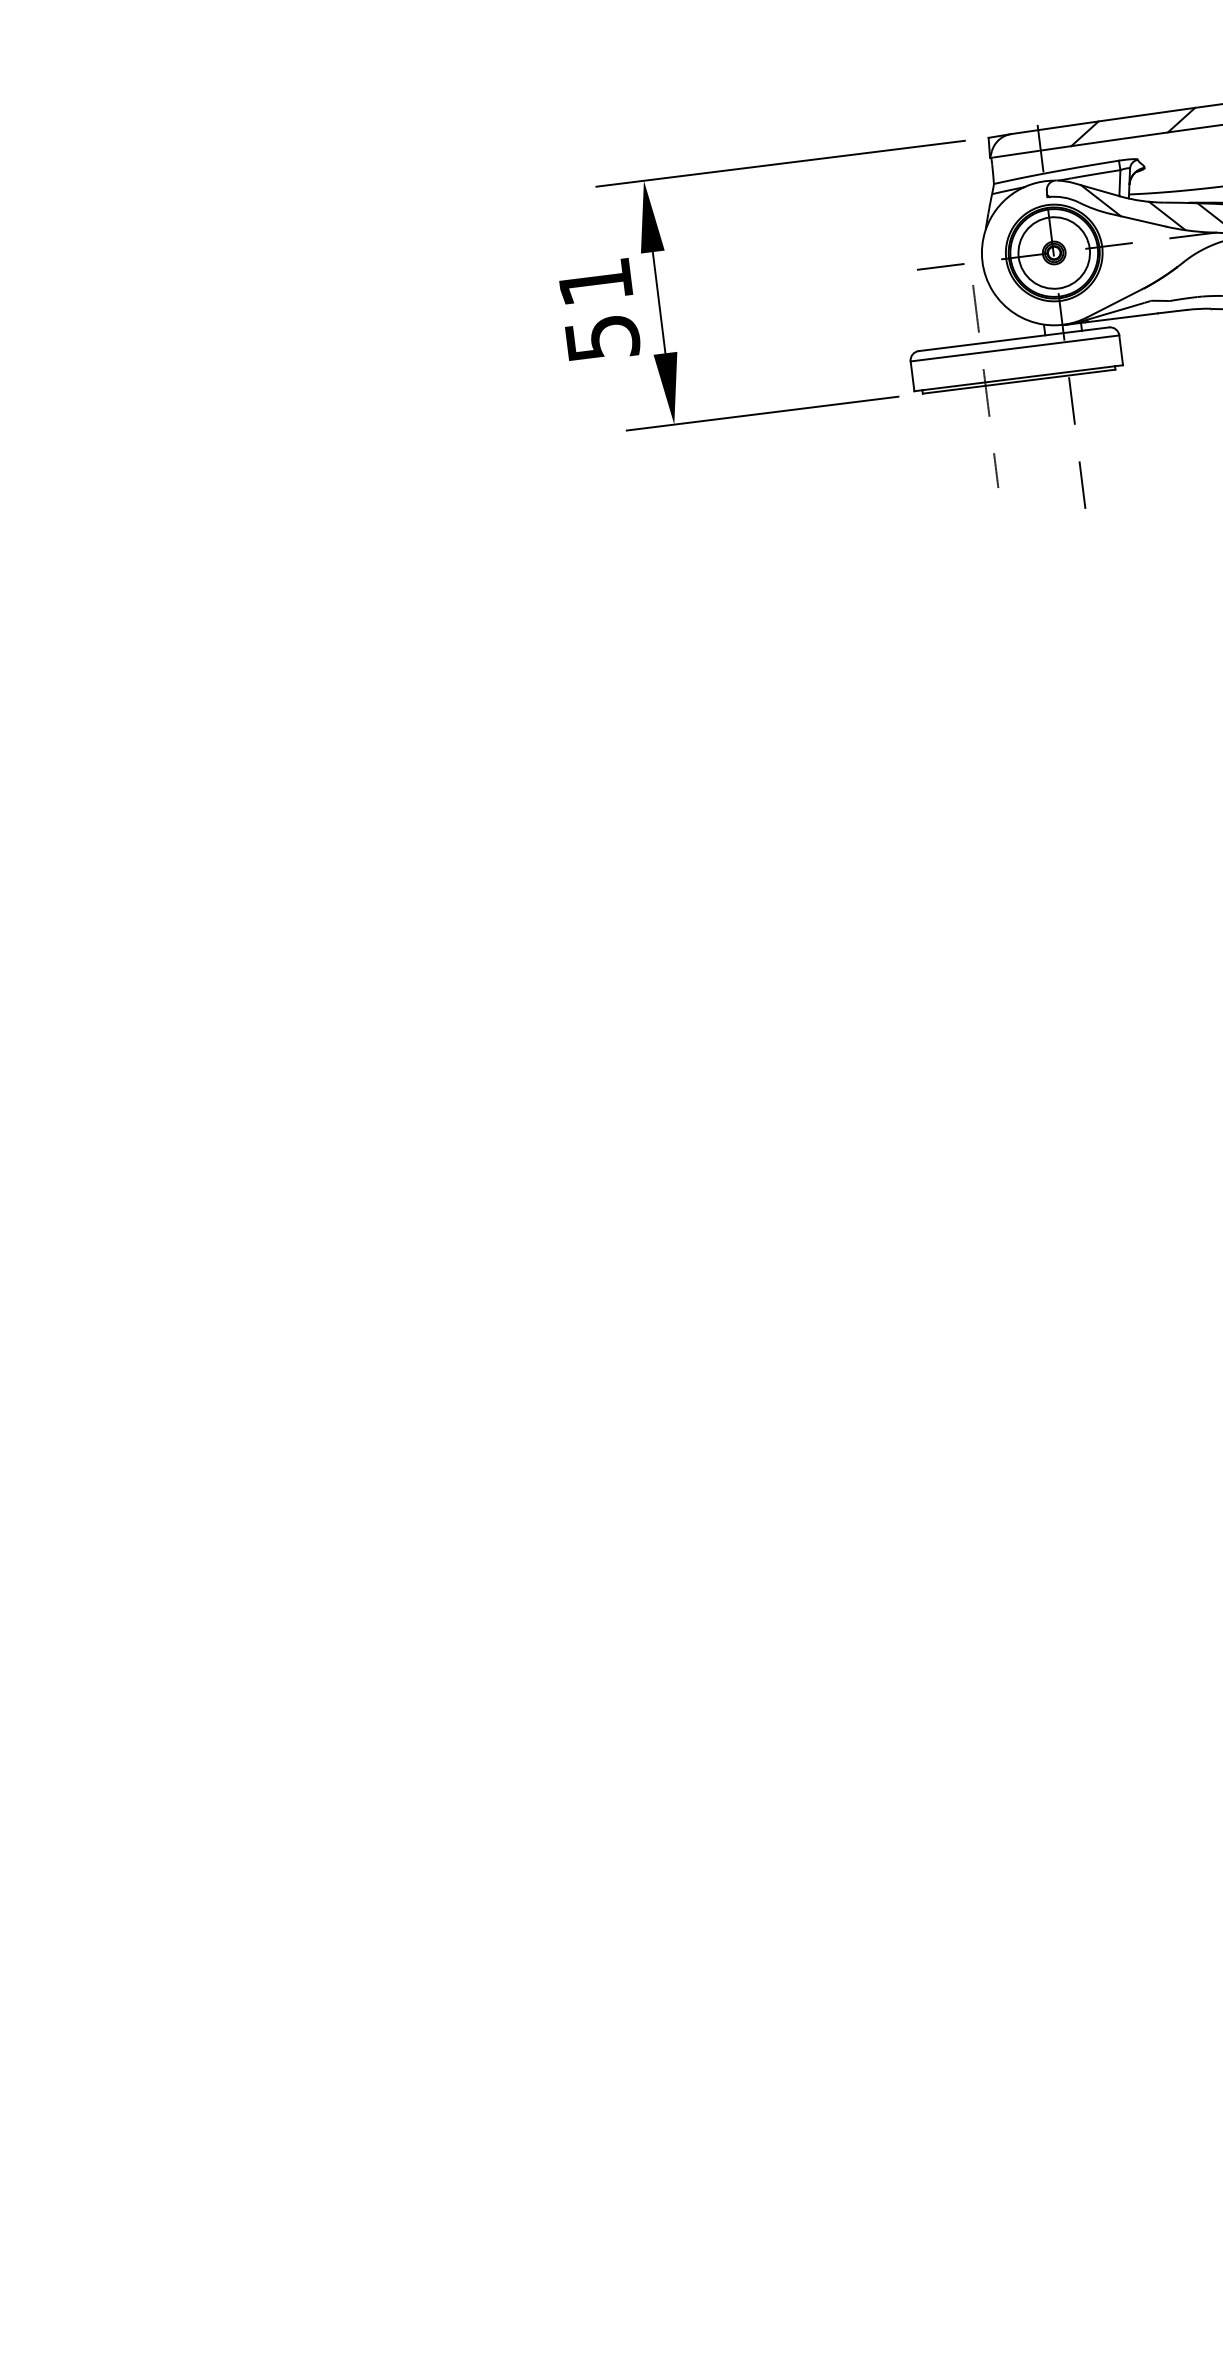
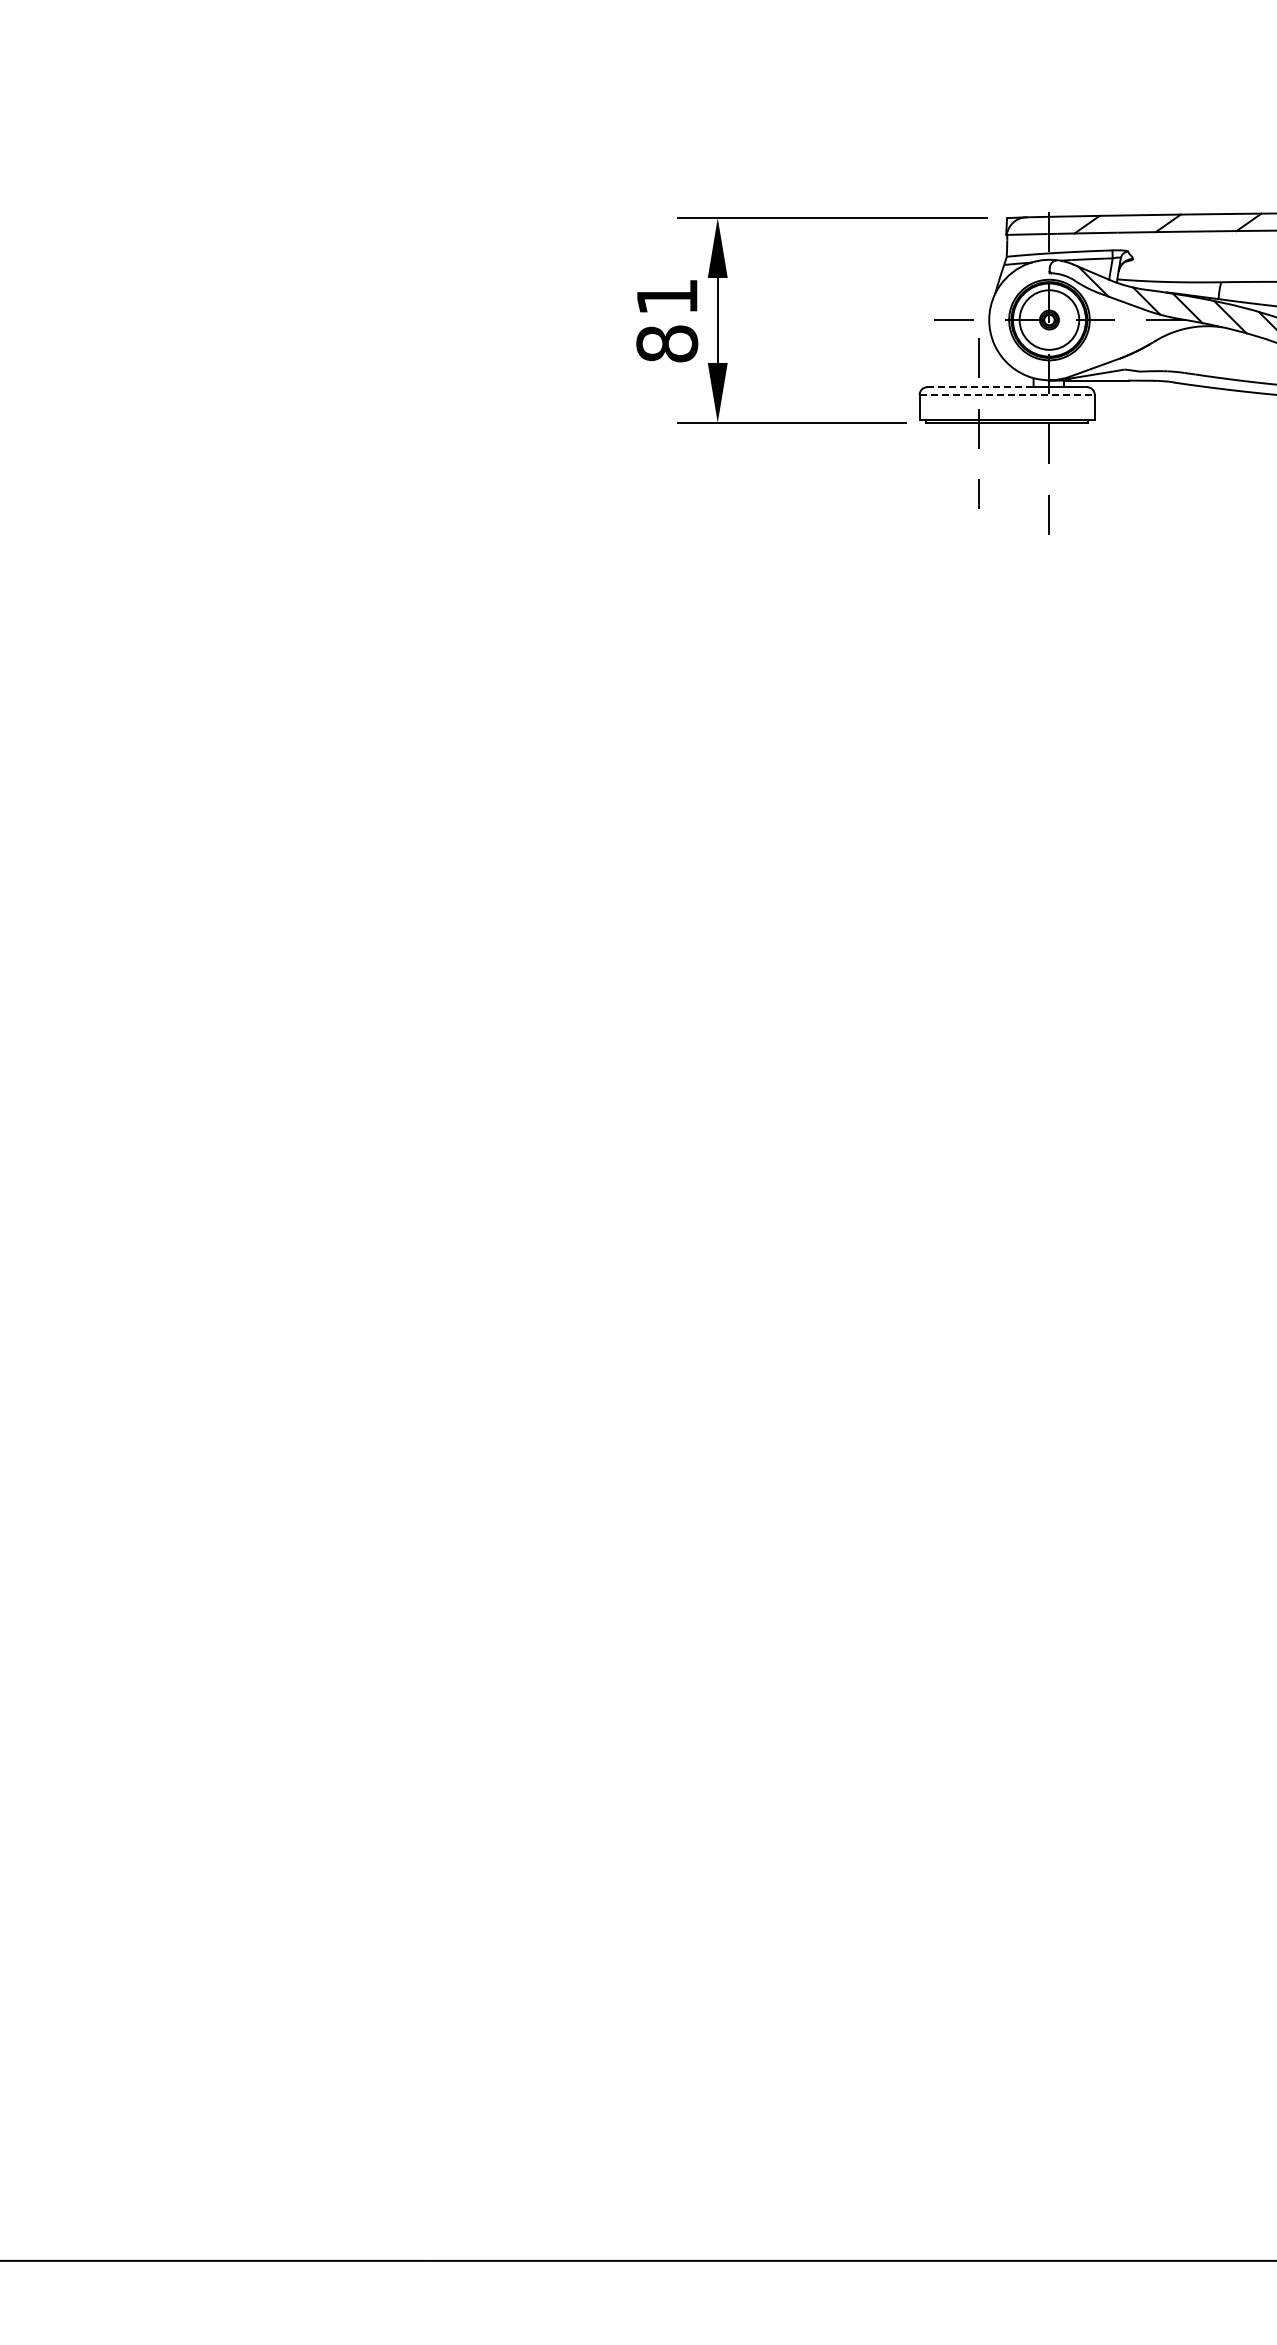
text: (602, 337) -> (667, 343), 51 -> 81
line: (982, 343) -> (980, 387), solid -> dashed
line: (1015, 347) -> (1007, 394), solid -> dashed

